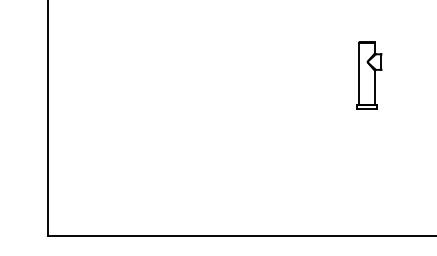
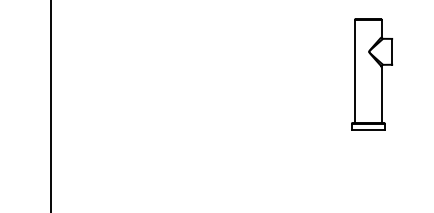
part: (369, 75) -> (372, 74), size x1.67

